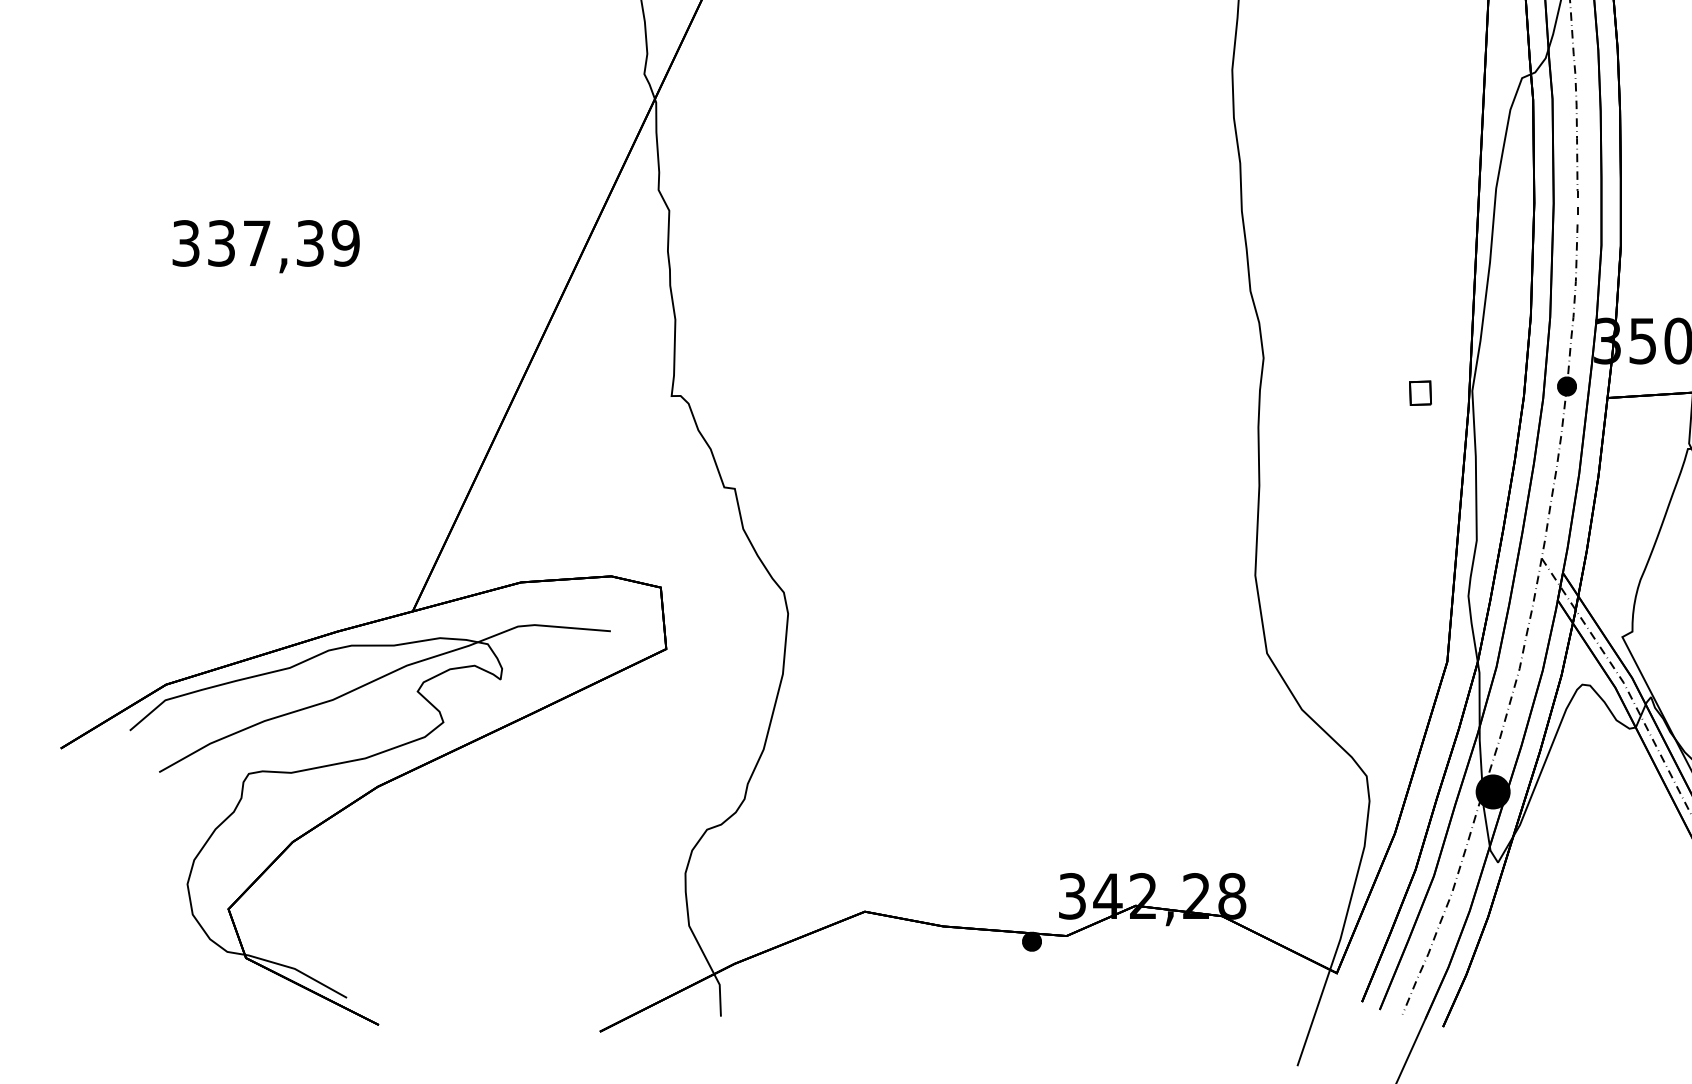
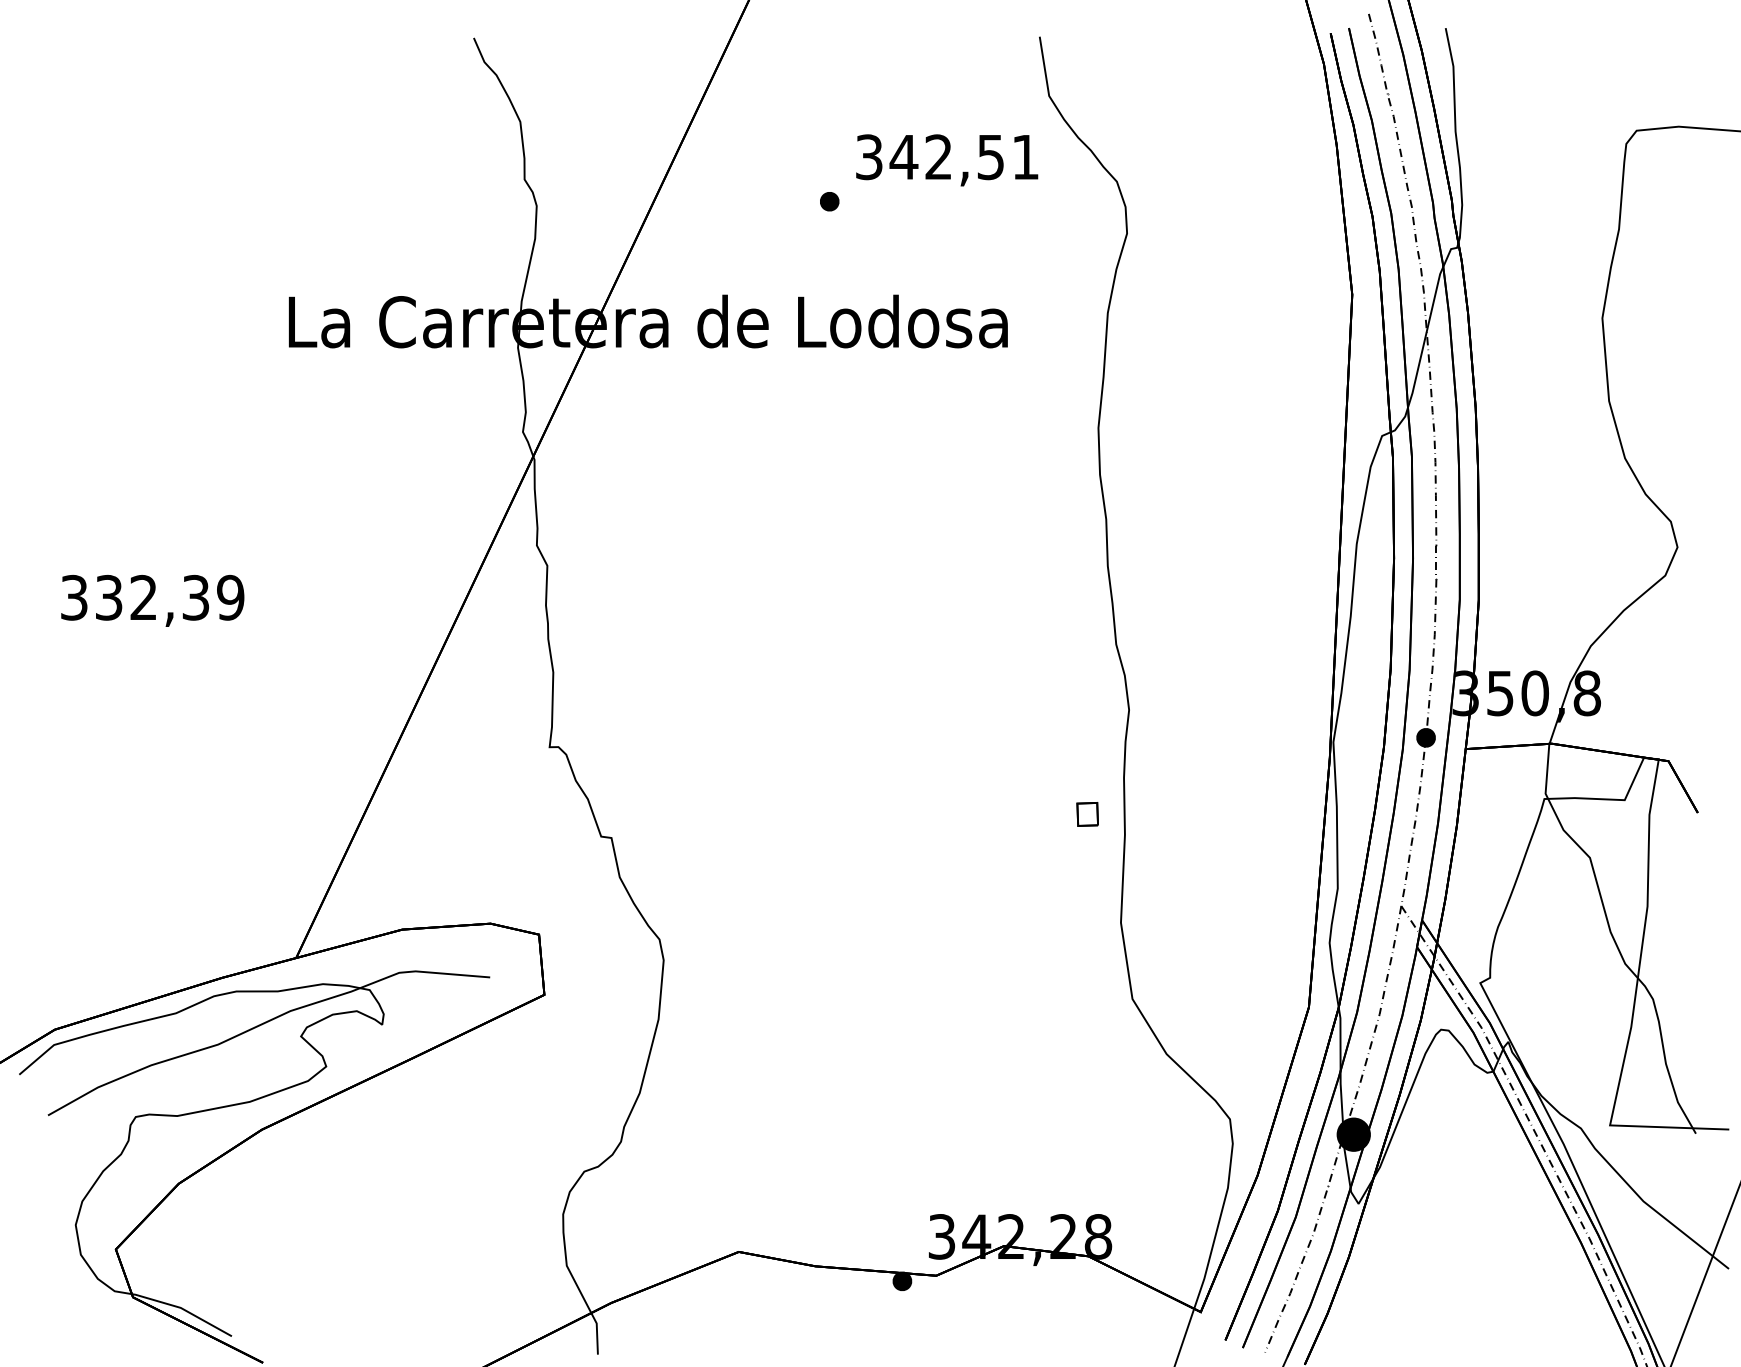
text: (256, 242) -> (143, 596), 337,39 -> 332,39
part: (1420, 393) -> (1087, 814), moved

